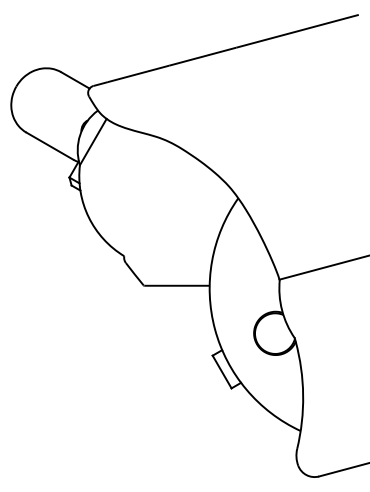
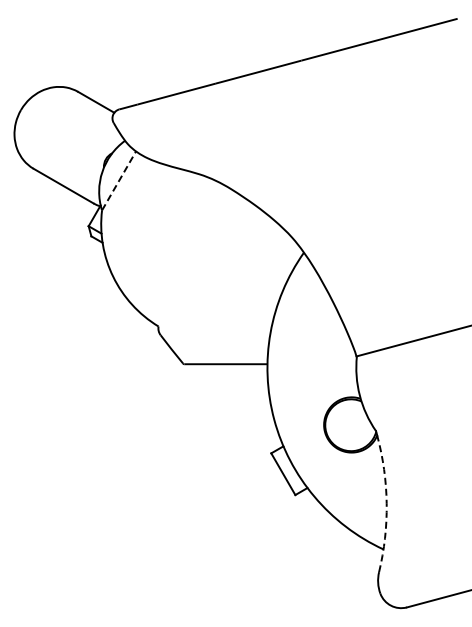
line: (93, 141) -> (119, 180), solid -> dashed
arc: (303, 394) -> (386, 503), solid -> dashed

